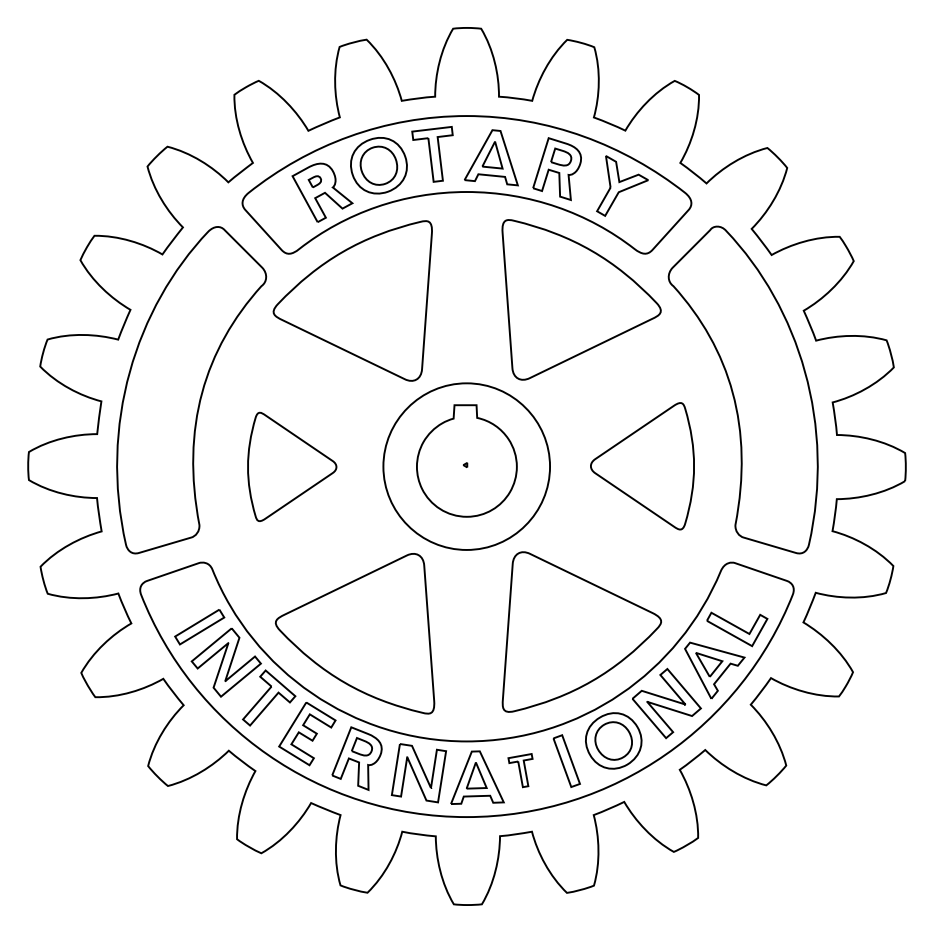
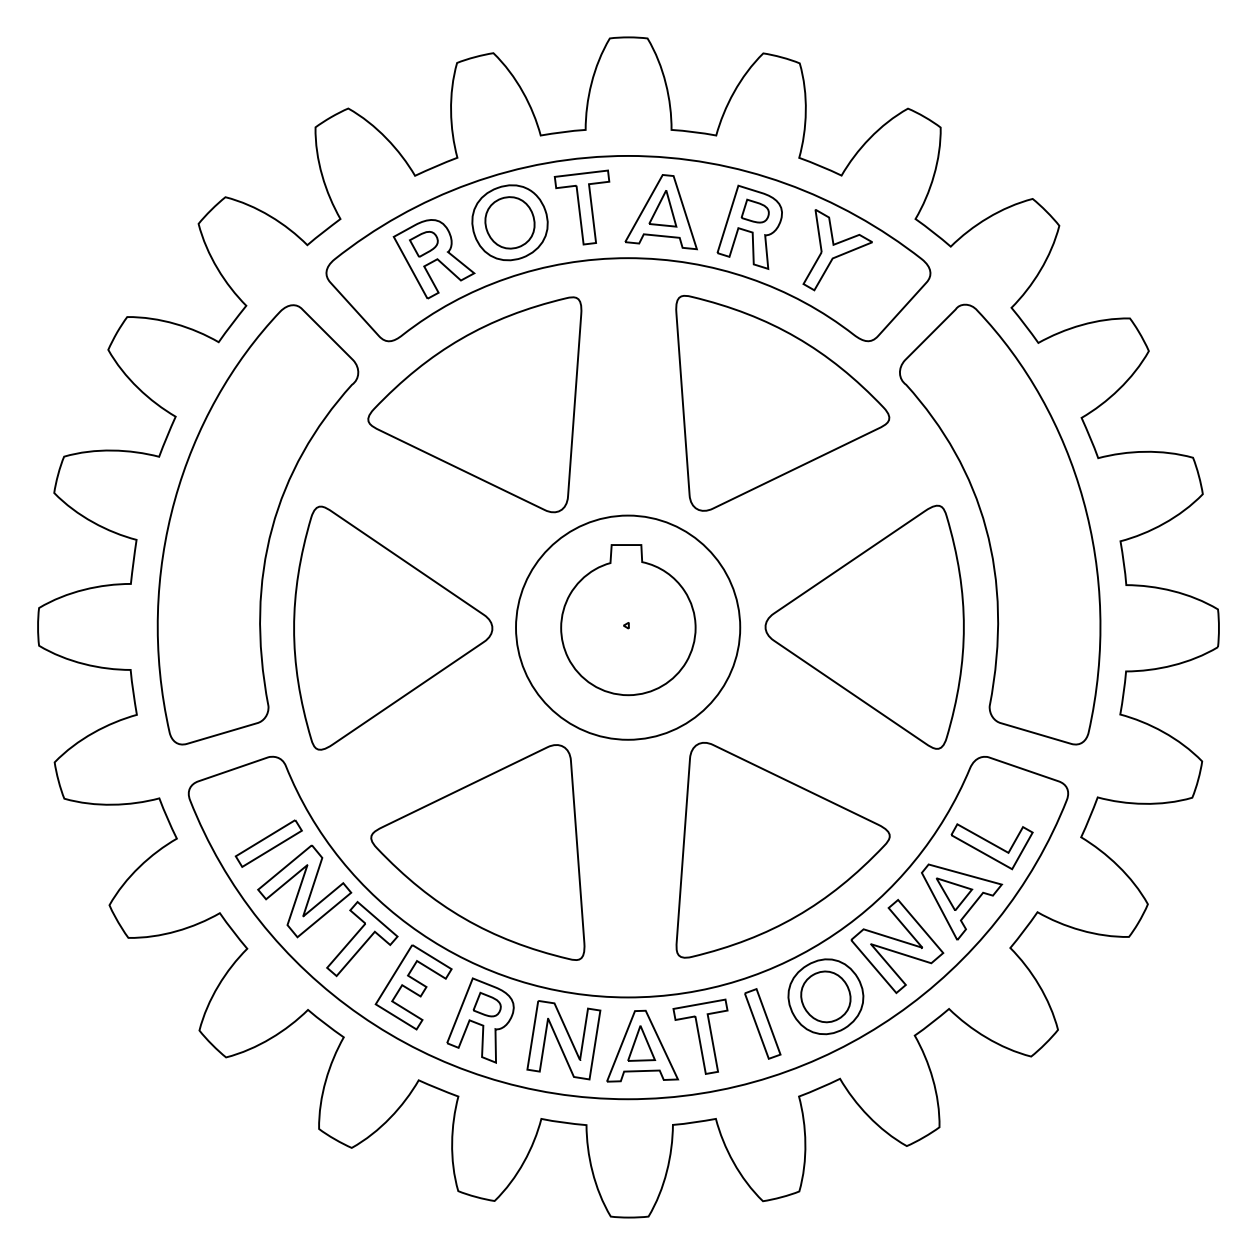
part: (314, 181) -> (423, 244), size x1.67
part: (642, 465) -> (864, 626), size x1.43
part: (292, 466) -> (393, 627), size x1.67
part: (520, 770) -> (700, 1036), size x1.67

